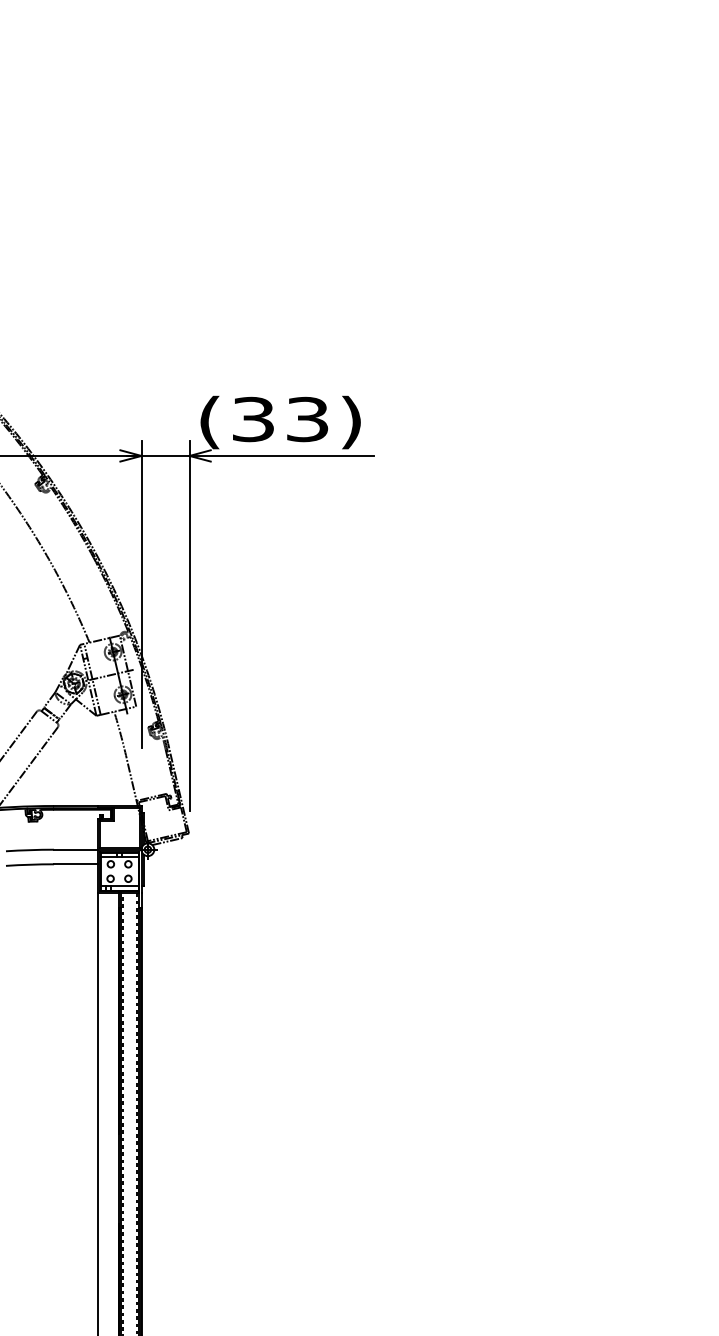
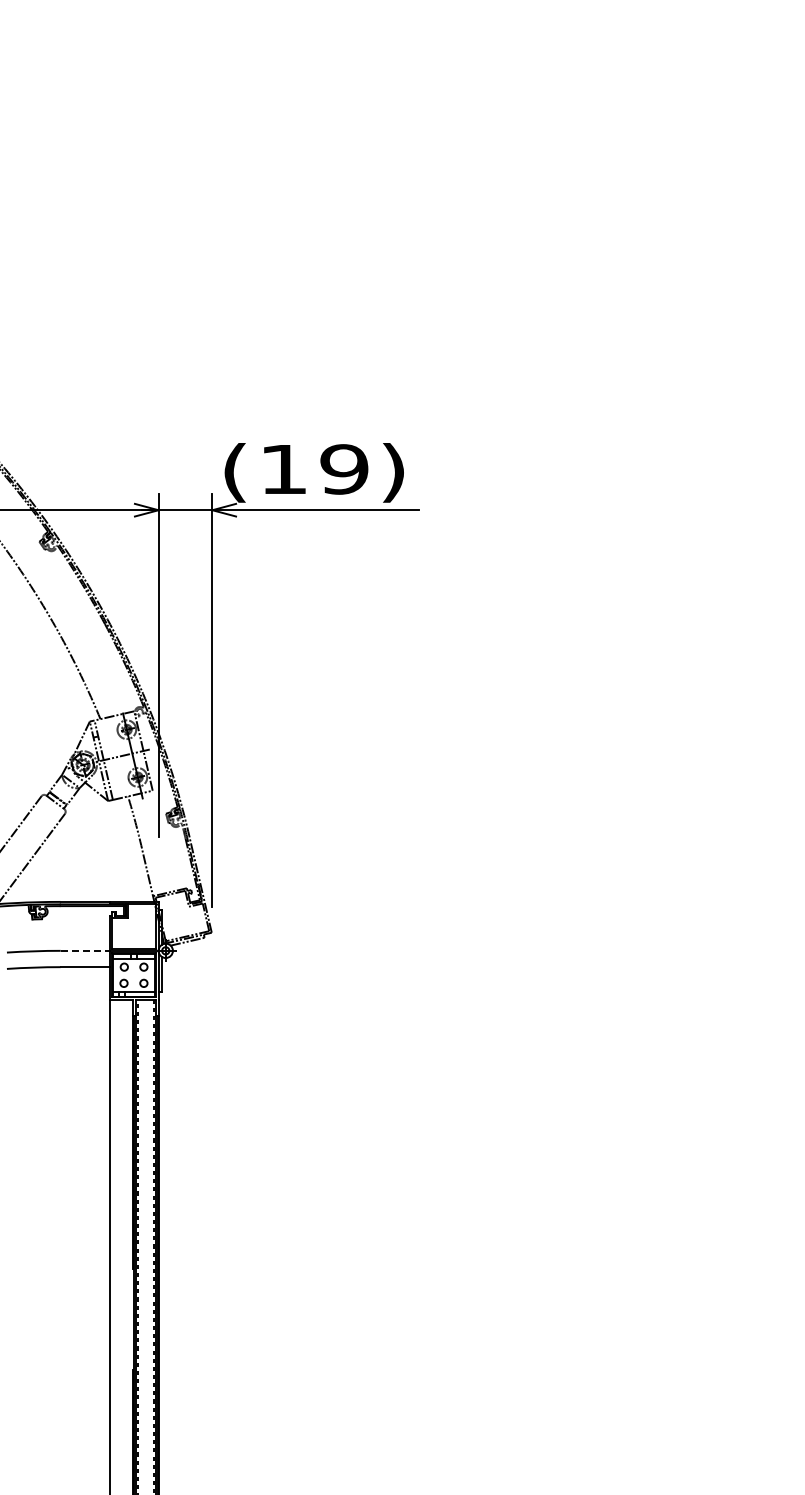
text: (280, 419) -> (314, 469), (33) -> (19)
line: (76, 849) -> (85, 950), solid -> dashed

